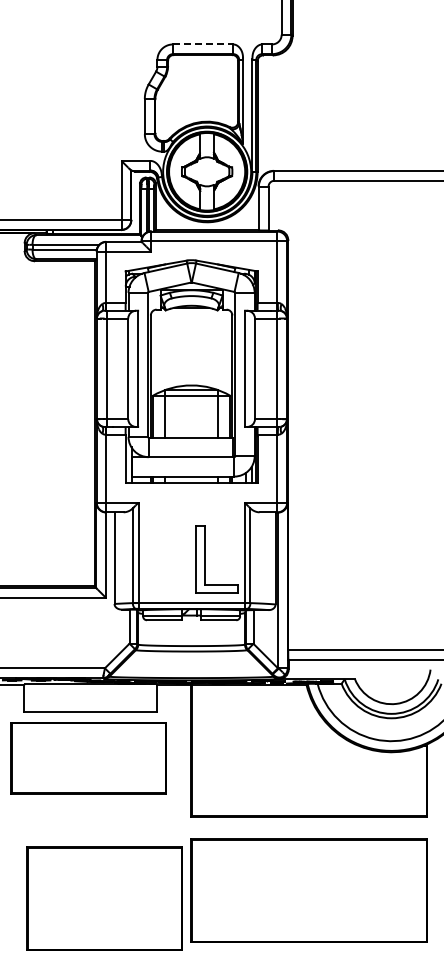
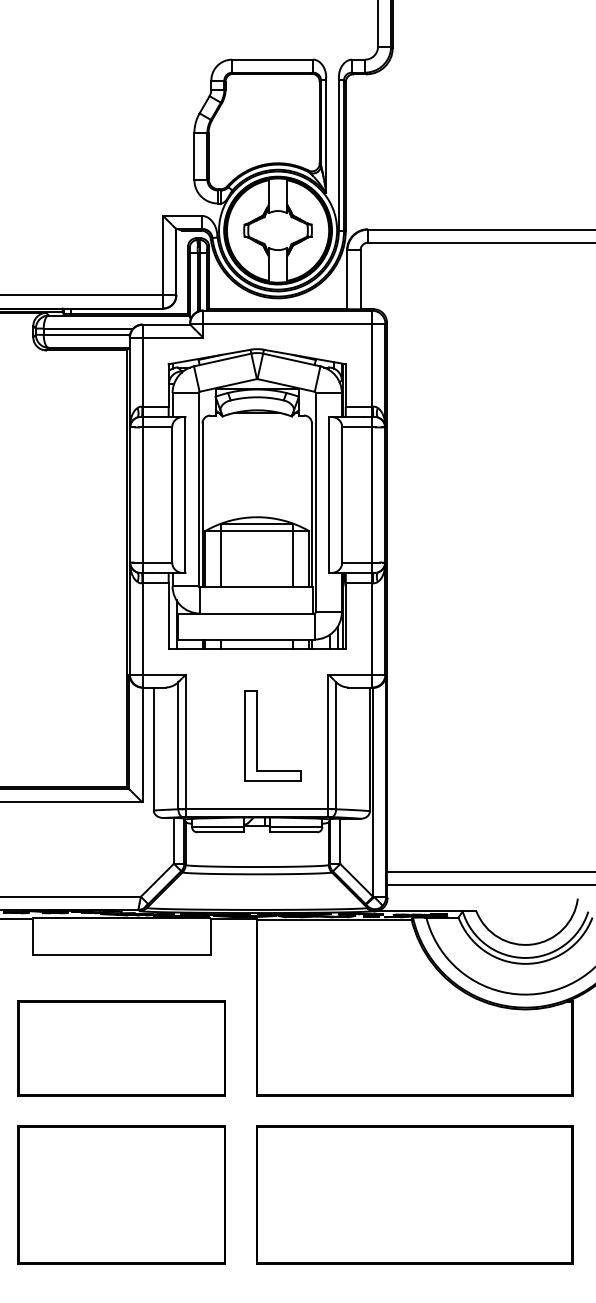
line: (203, 44) -> (273, 59), dashed -> solid
part: (205, 559) -> (257, 736), moved
part: (88, 758) -> (121, 1048), moved
part: (104, 898) -> (121, 1194), moved

